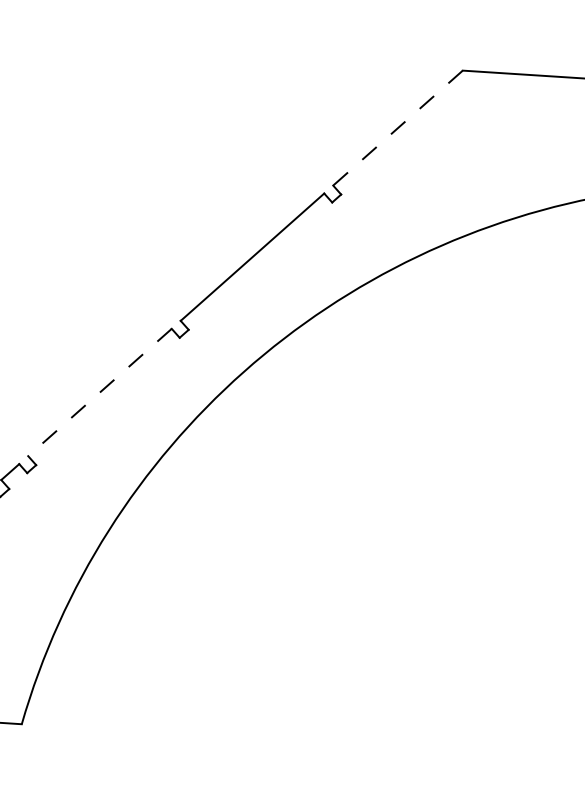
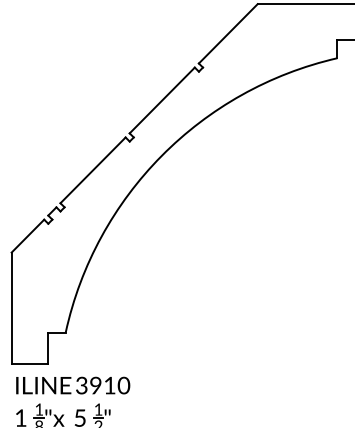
line: (398, 127) -> (228, 33), dashed -> solid
line: (98, 392) -> (92, 170), dashed -> solid

